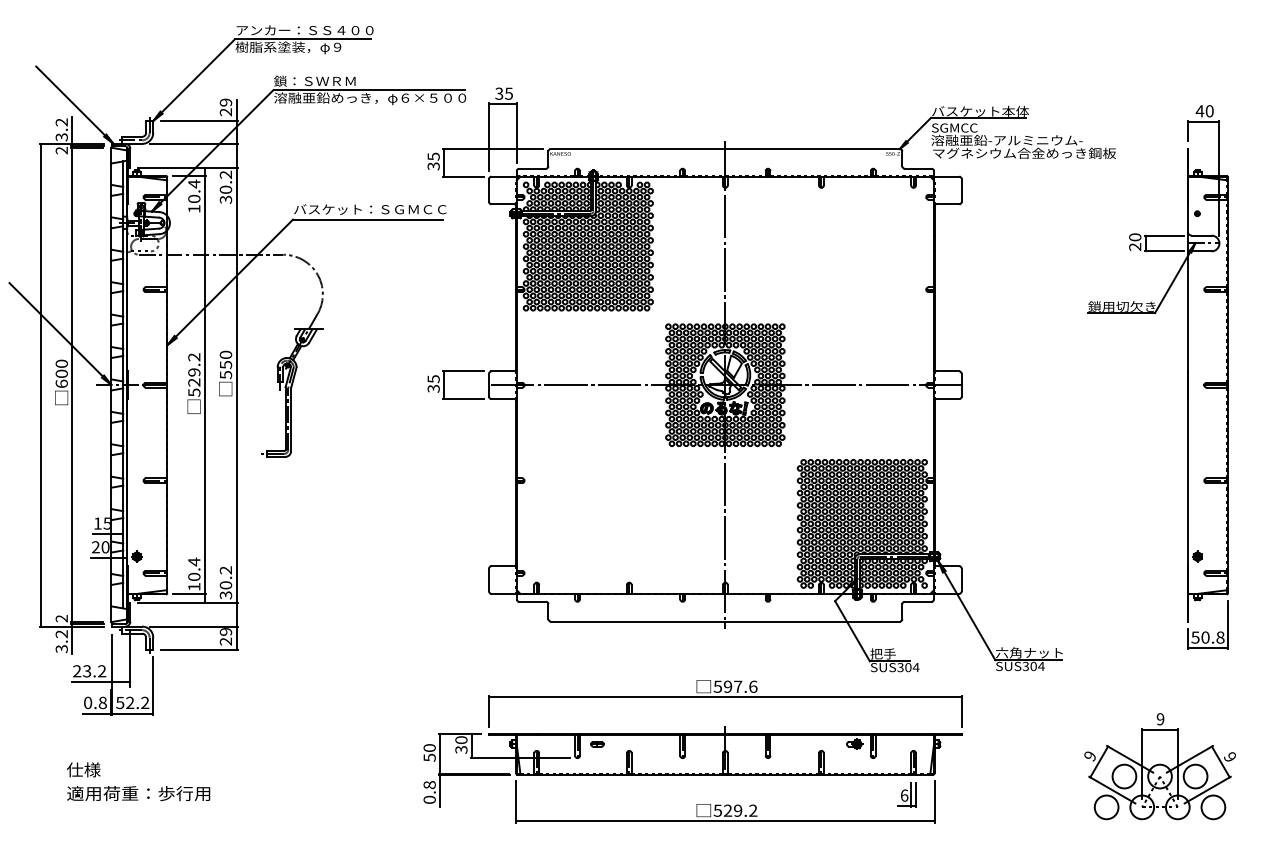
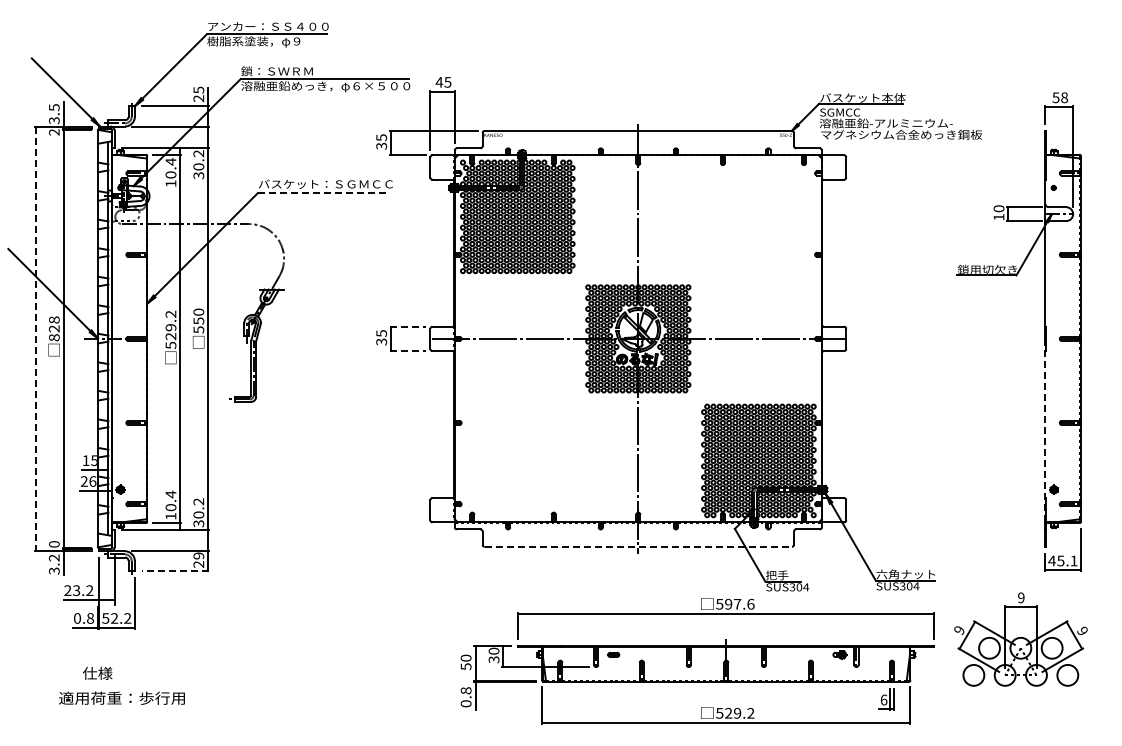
text: (499, 93) -> (439, 82), 35 -> 45
text: (225, 101) -> (198, 89), 29 -> 25
text: (1205, 110) -> (1060, 97), 40 -> 58
text: (61, 122) -> (54, 107), 3.2 -> 3.5
line: (368, 220) -> (324, 193), solid -> dashed
text: (1134, 246) -> (998, 216), 20 -> 10
line: (463, 371) -> (407, 326), solid -> dashed
text: (61, 373) -> (54, 328), 600 -> 828
line: (40, 385) -> (35, 339), solid -> dashed
line: (463, 399) -> (407, 351), solid -> dashed
line: (1188, 489) -> (1045, 430), solid -> dashed
text: (105, 547) -> (92, 481), 20 -> 26
text: (61, 618) -> (54, 544), 2 -> 0
line: (725, 621) -> (638, 546), solid -> dashed
text: (1207, 637) -> (1062, 560), 50.8 -> 45.1
line: (199, 649) -> (175, 571), solid -> dashed
part: (692, 751) -> (697, 661), moved
part: (1159, 766) -> (1020, 639), moved
text: (83, 768) -> (97, 672), moved

